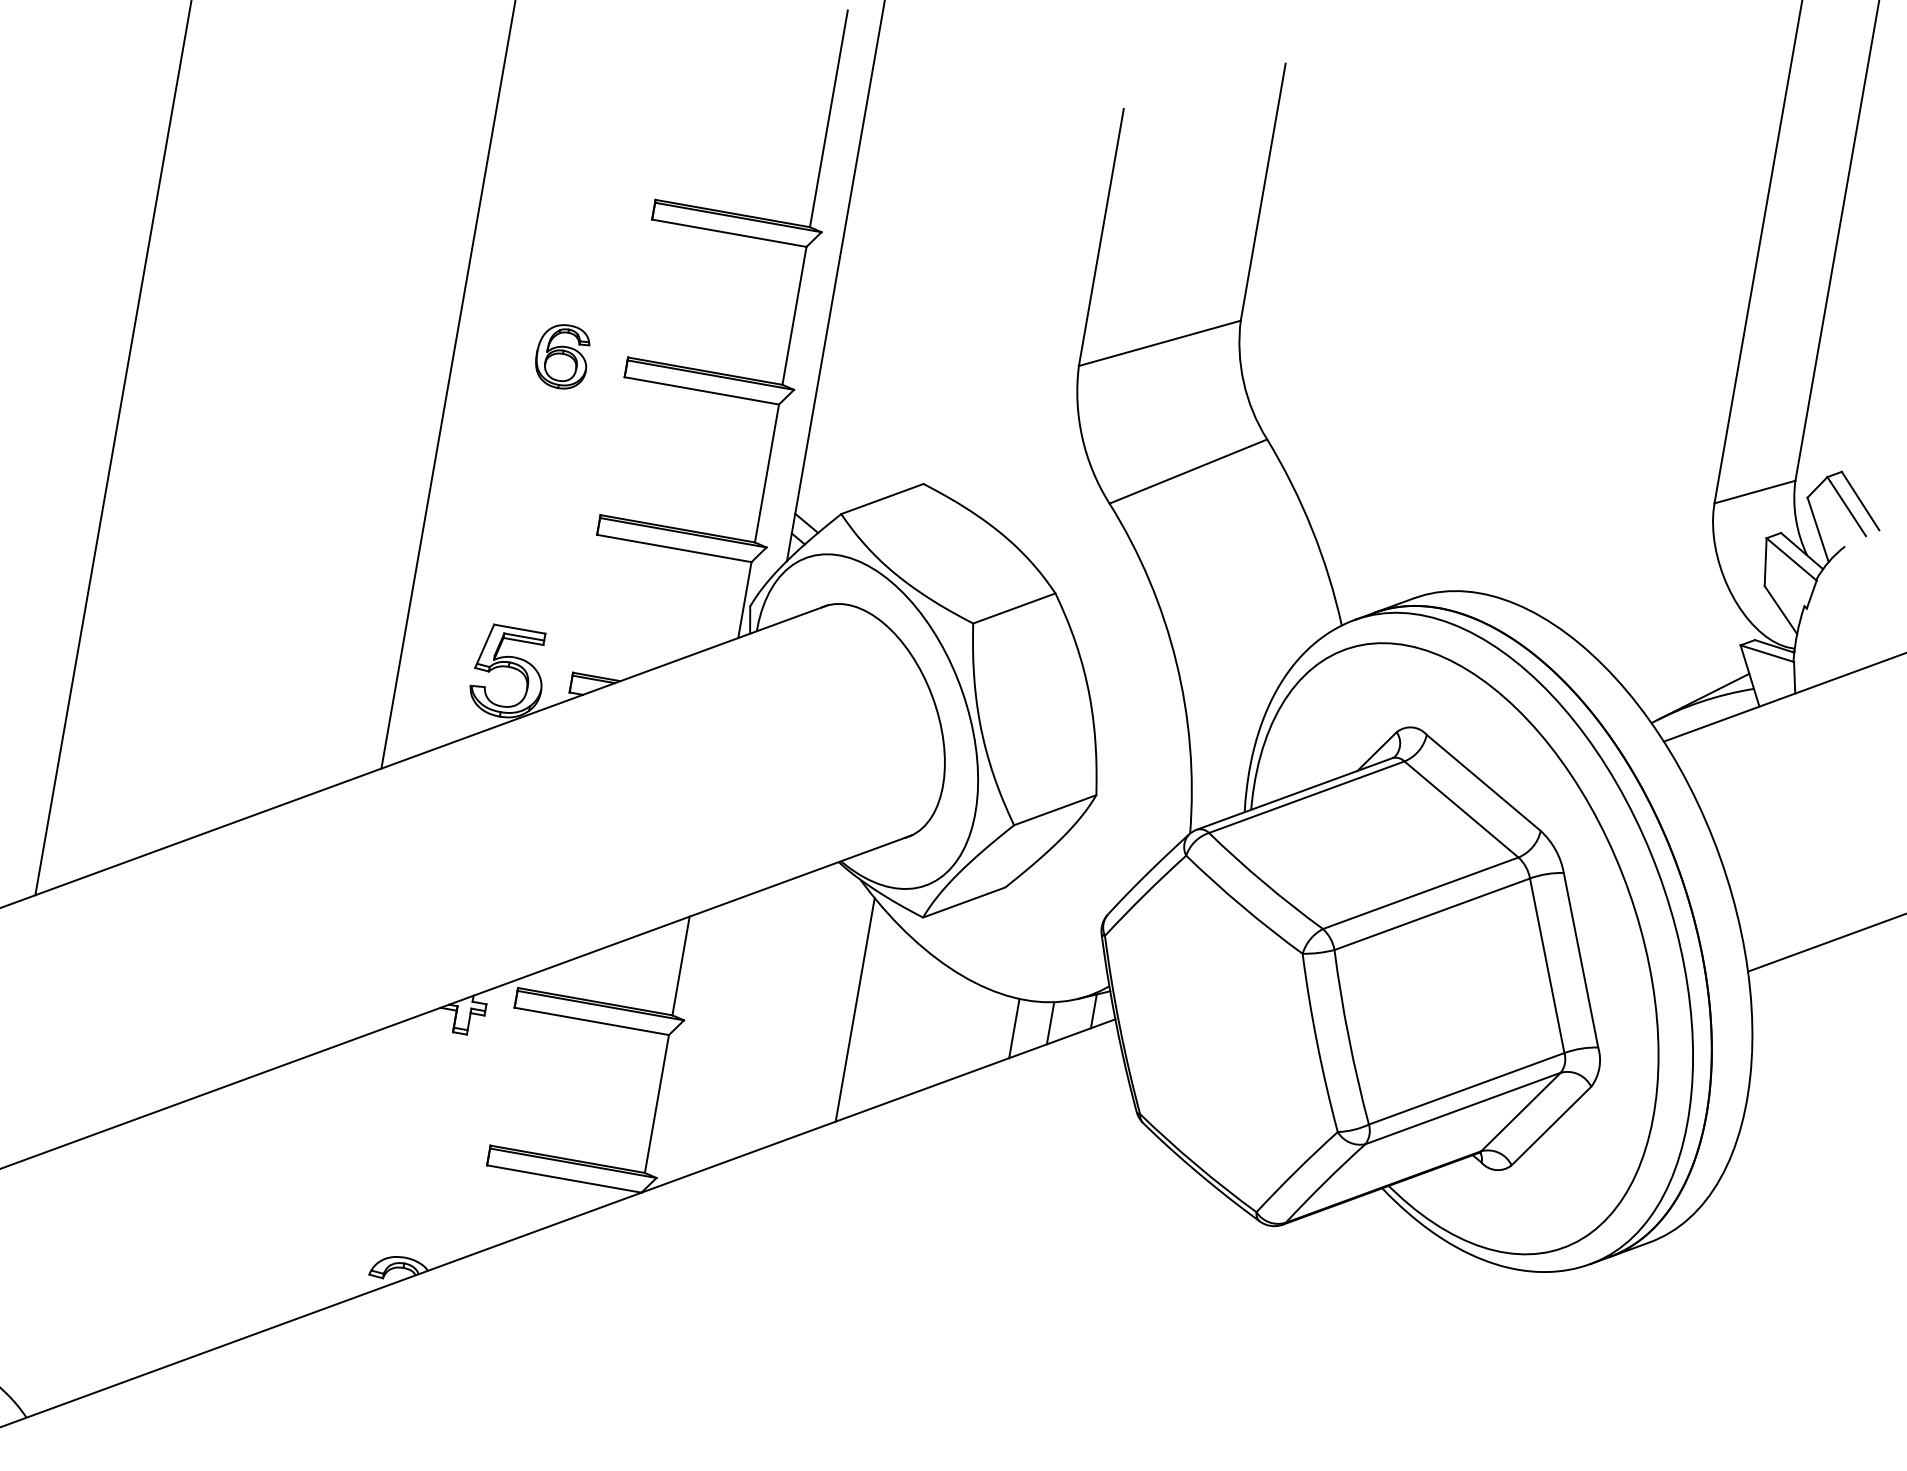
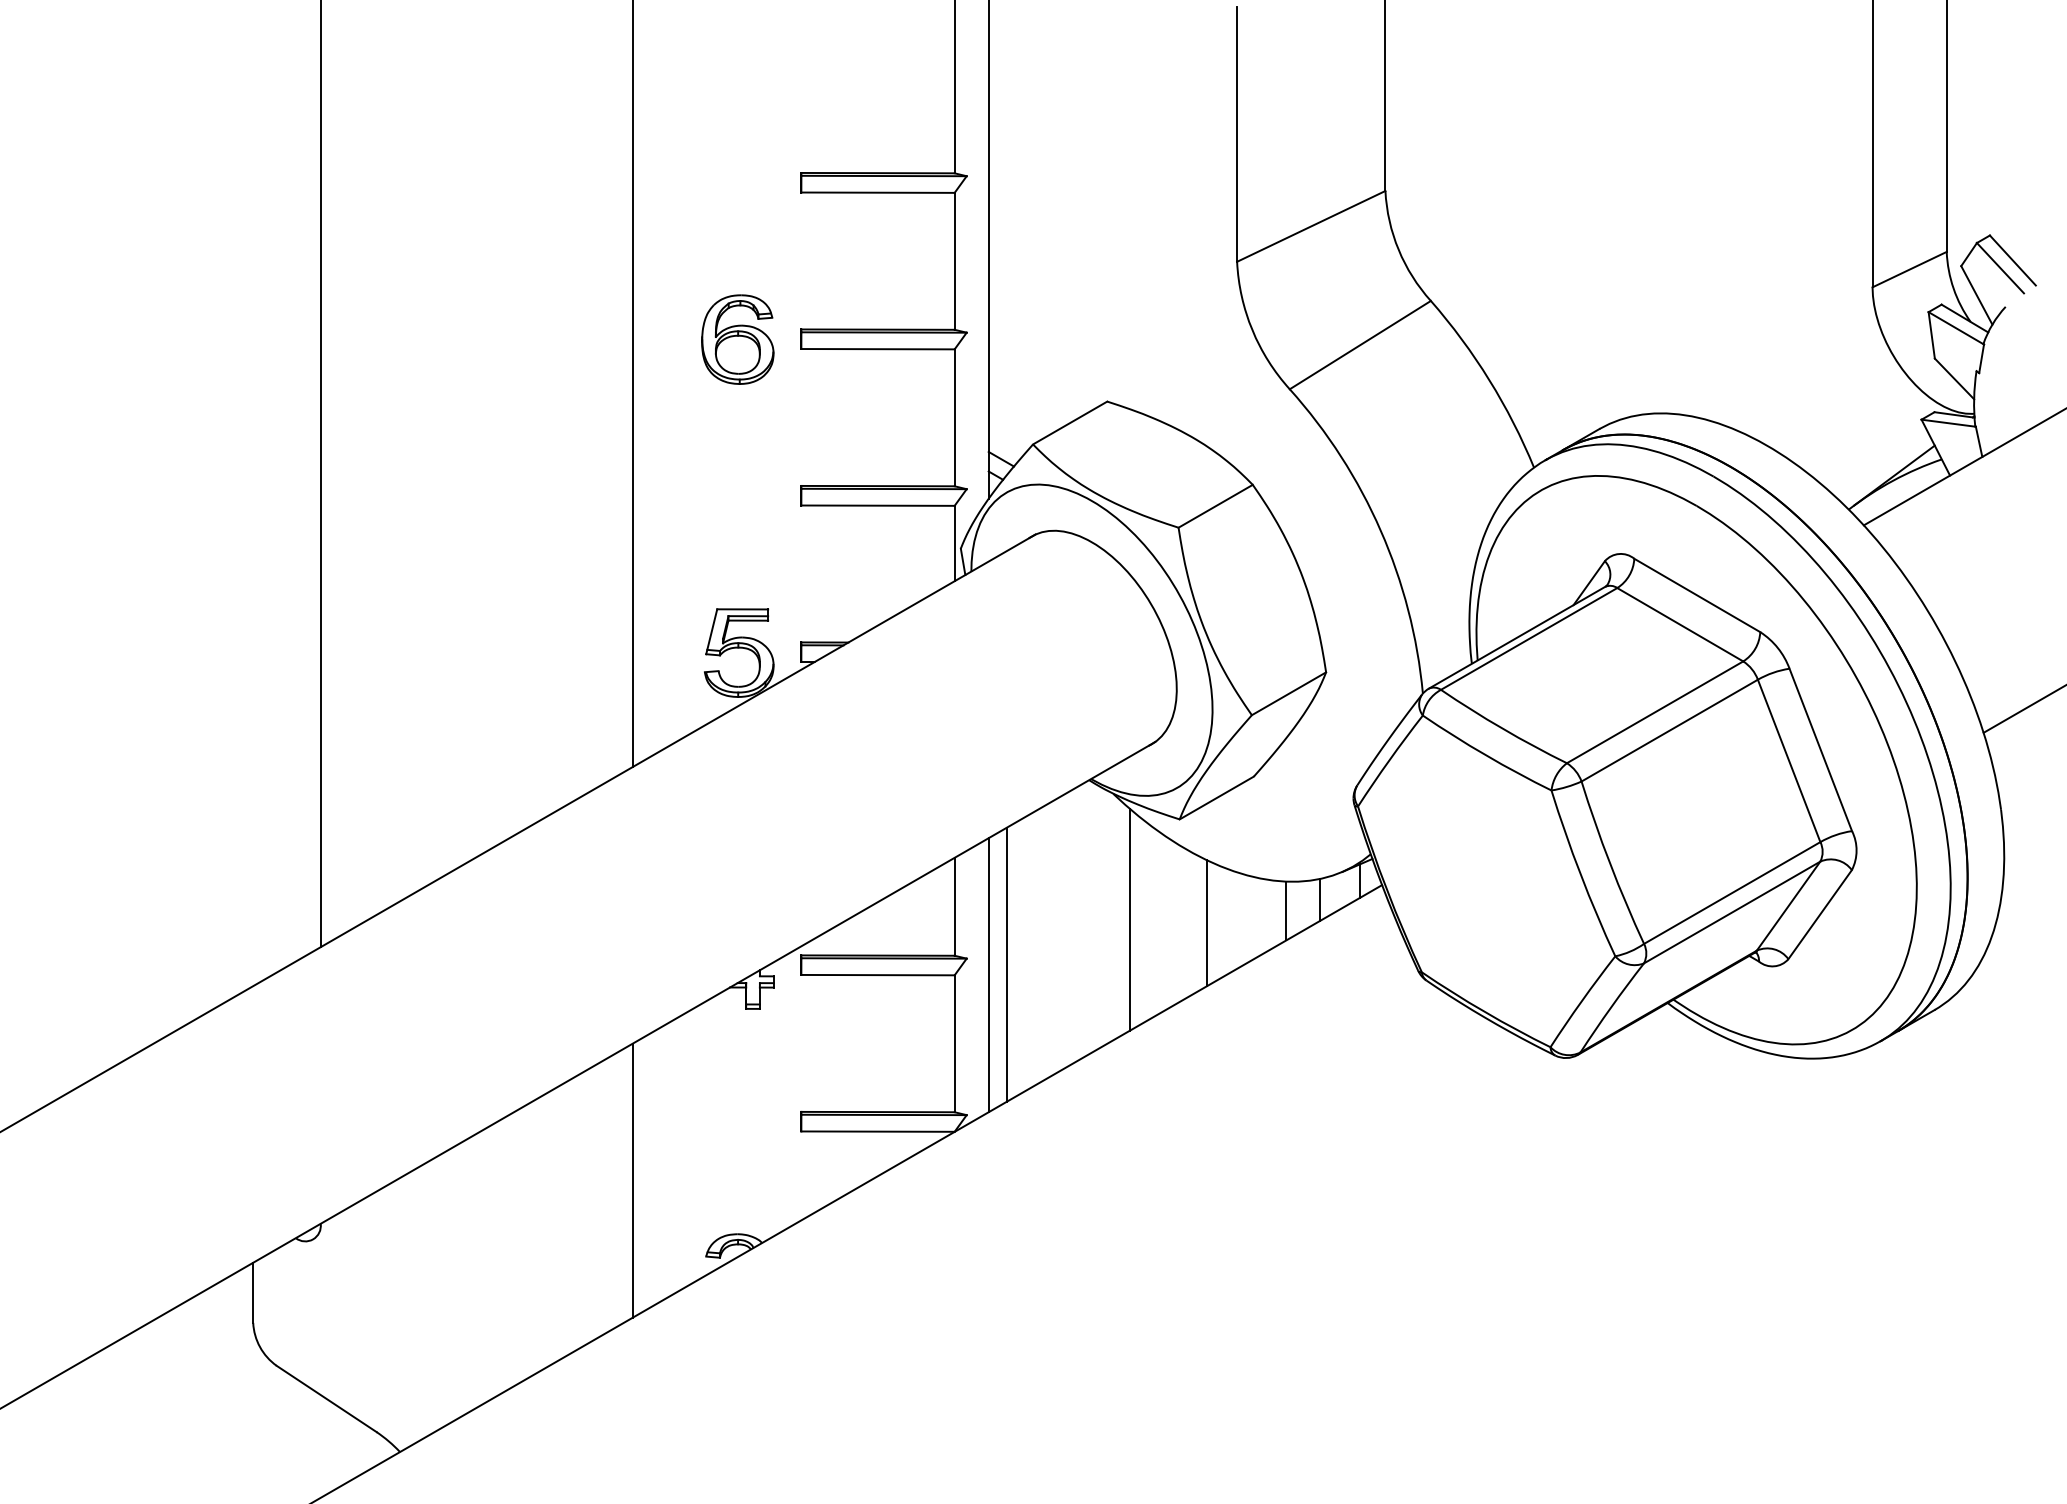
part: (562, 356) -> (737, 339), size x1.43
line: (931, 1027) -> (1206, 923), added
line: (724, 1033) -> (1007, 964), added
line: (703, 1041) -> (988, 975), added
line: (308, 1185) -> (632, 1180), added

